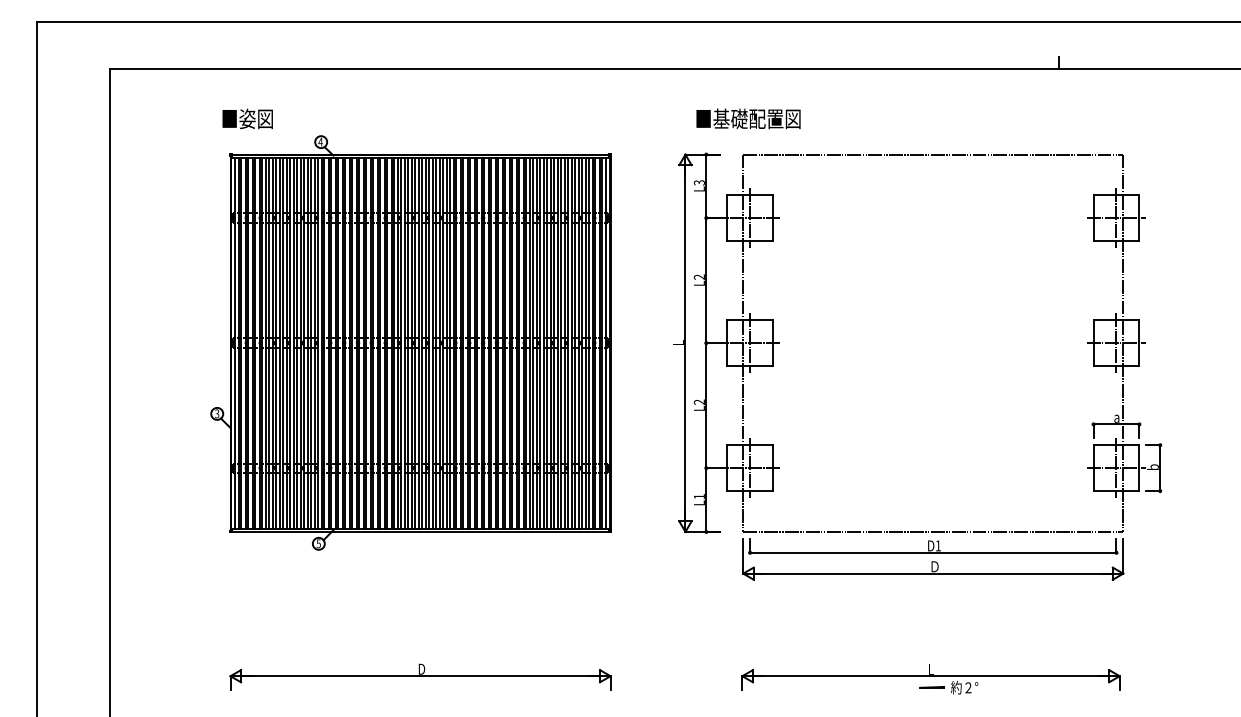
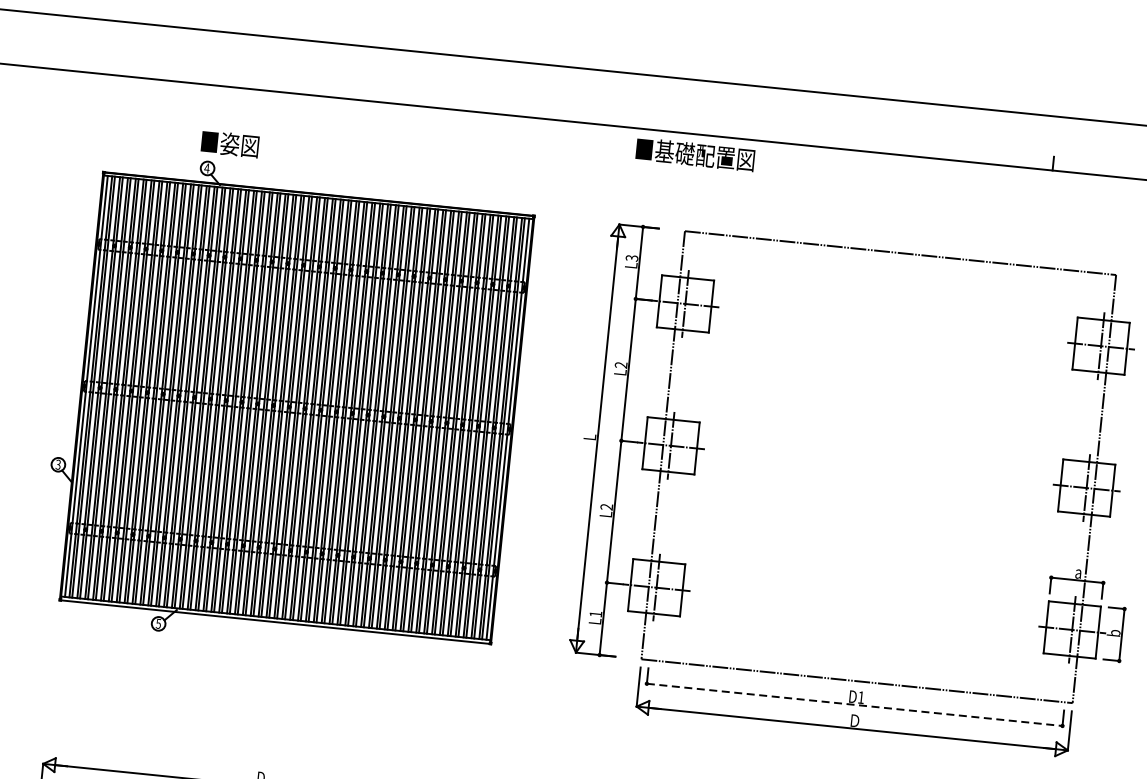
text: (247, 118) -> (229, 143), moved
text: (748, 118) -> (695, 154), moved
line: (933, 552) -> (854, 704), solid -> dashed

